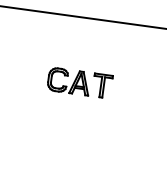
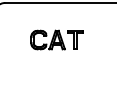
part: (79, 81) -> (56, 39), size x1.43

